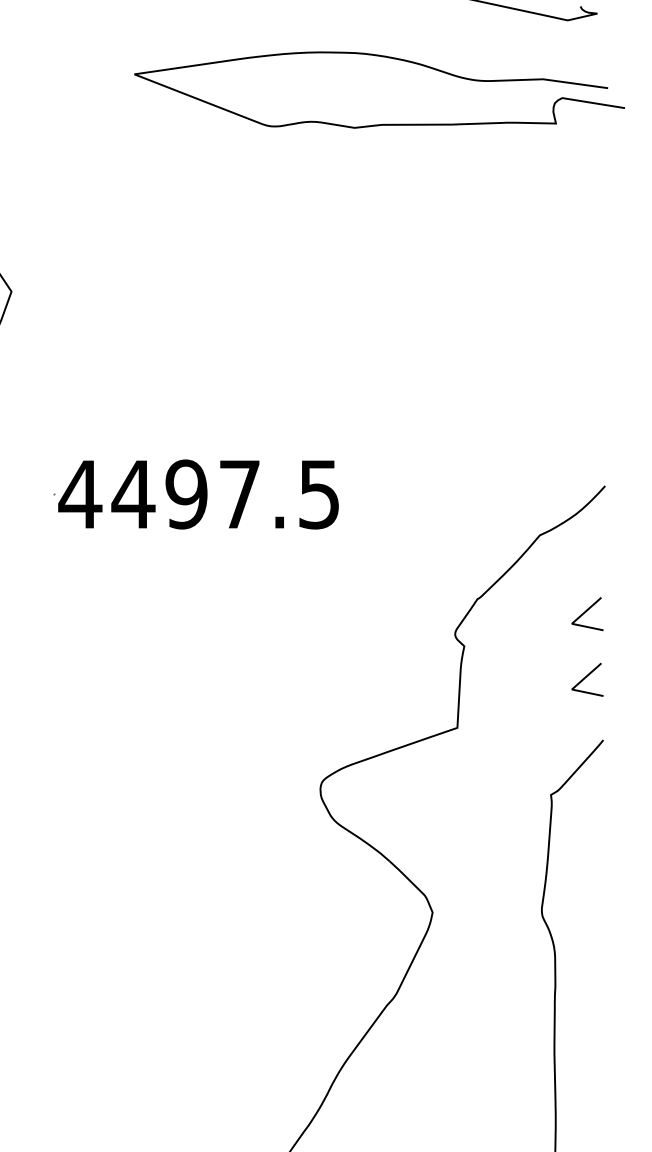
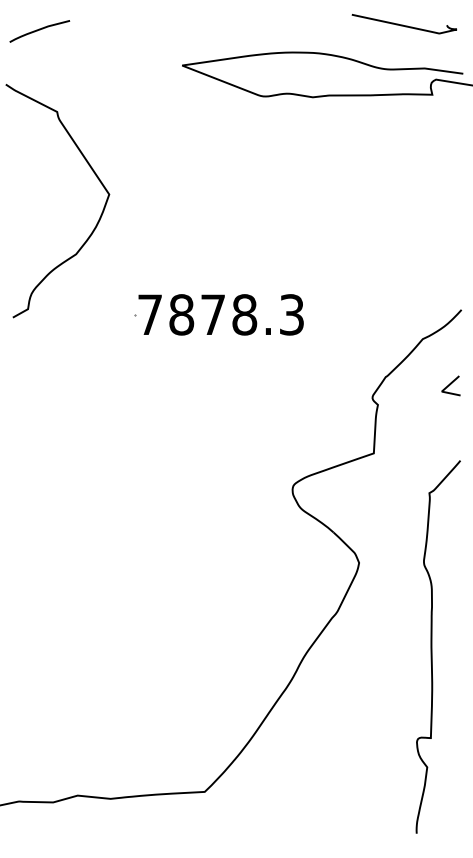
text: (198, 493) -> (220, 314), 4497.5 -> 7878.3
curve: (586, 679) -> (450, 424), removed

